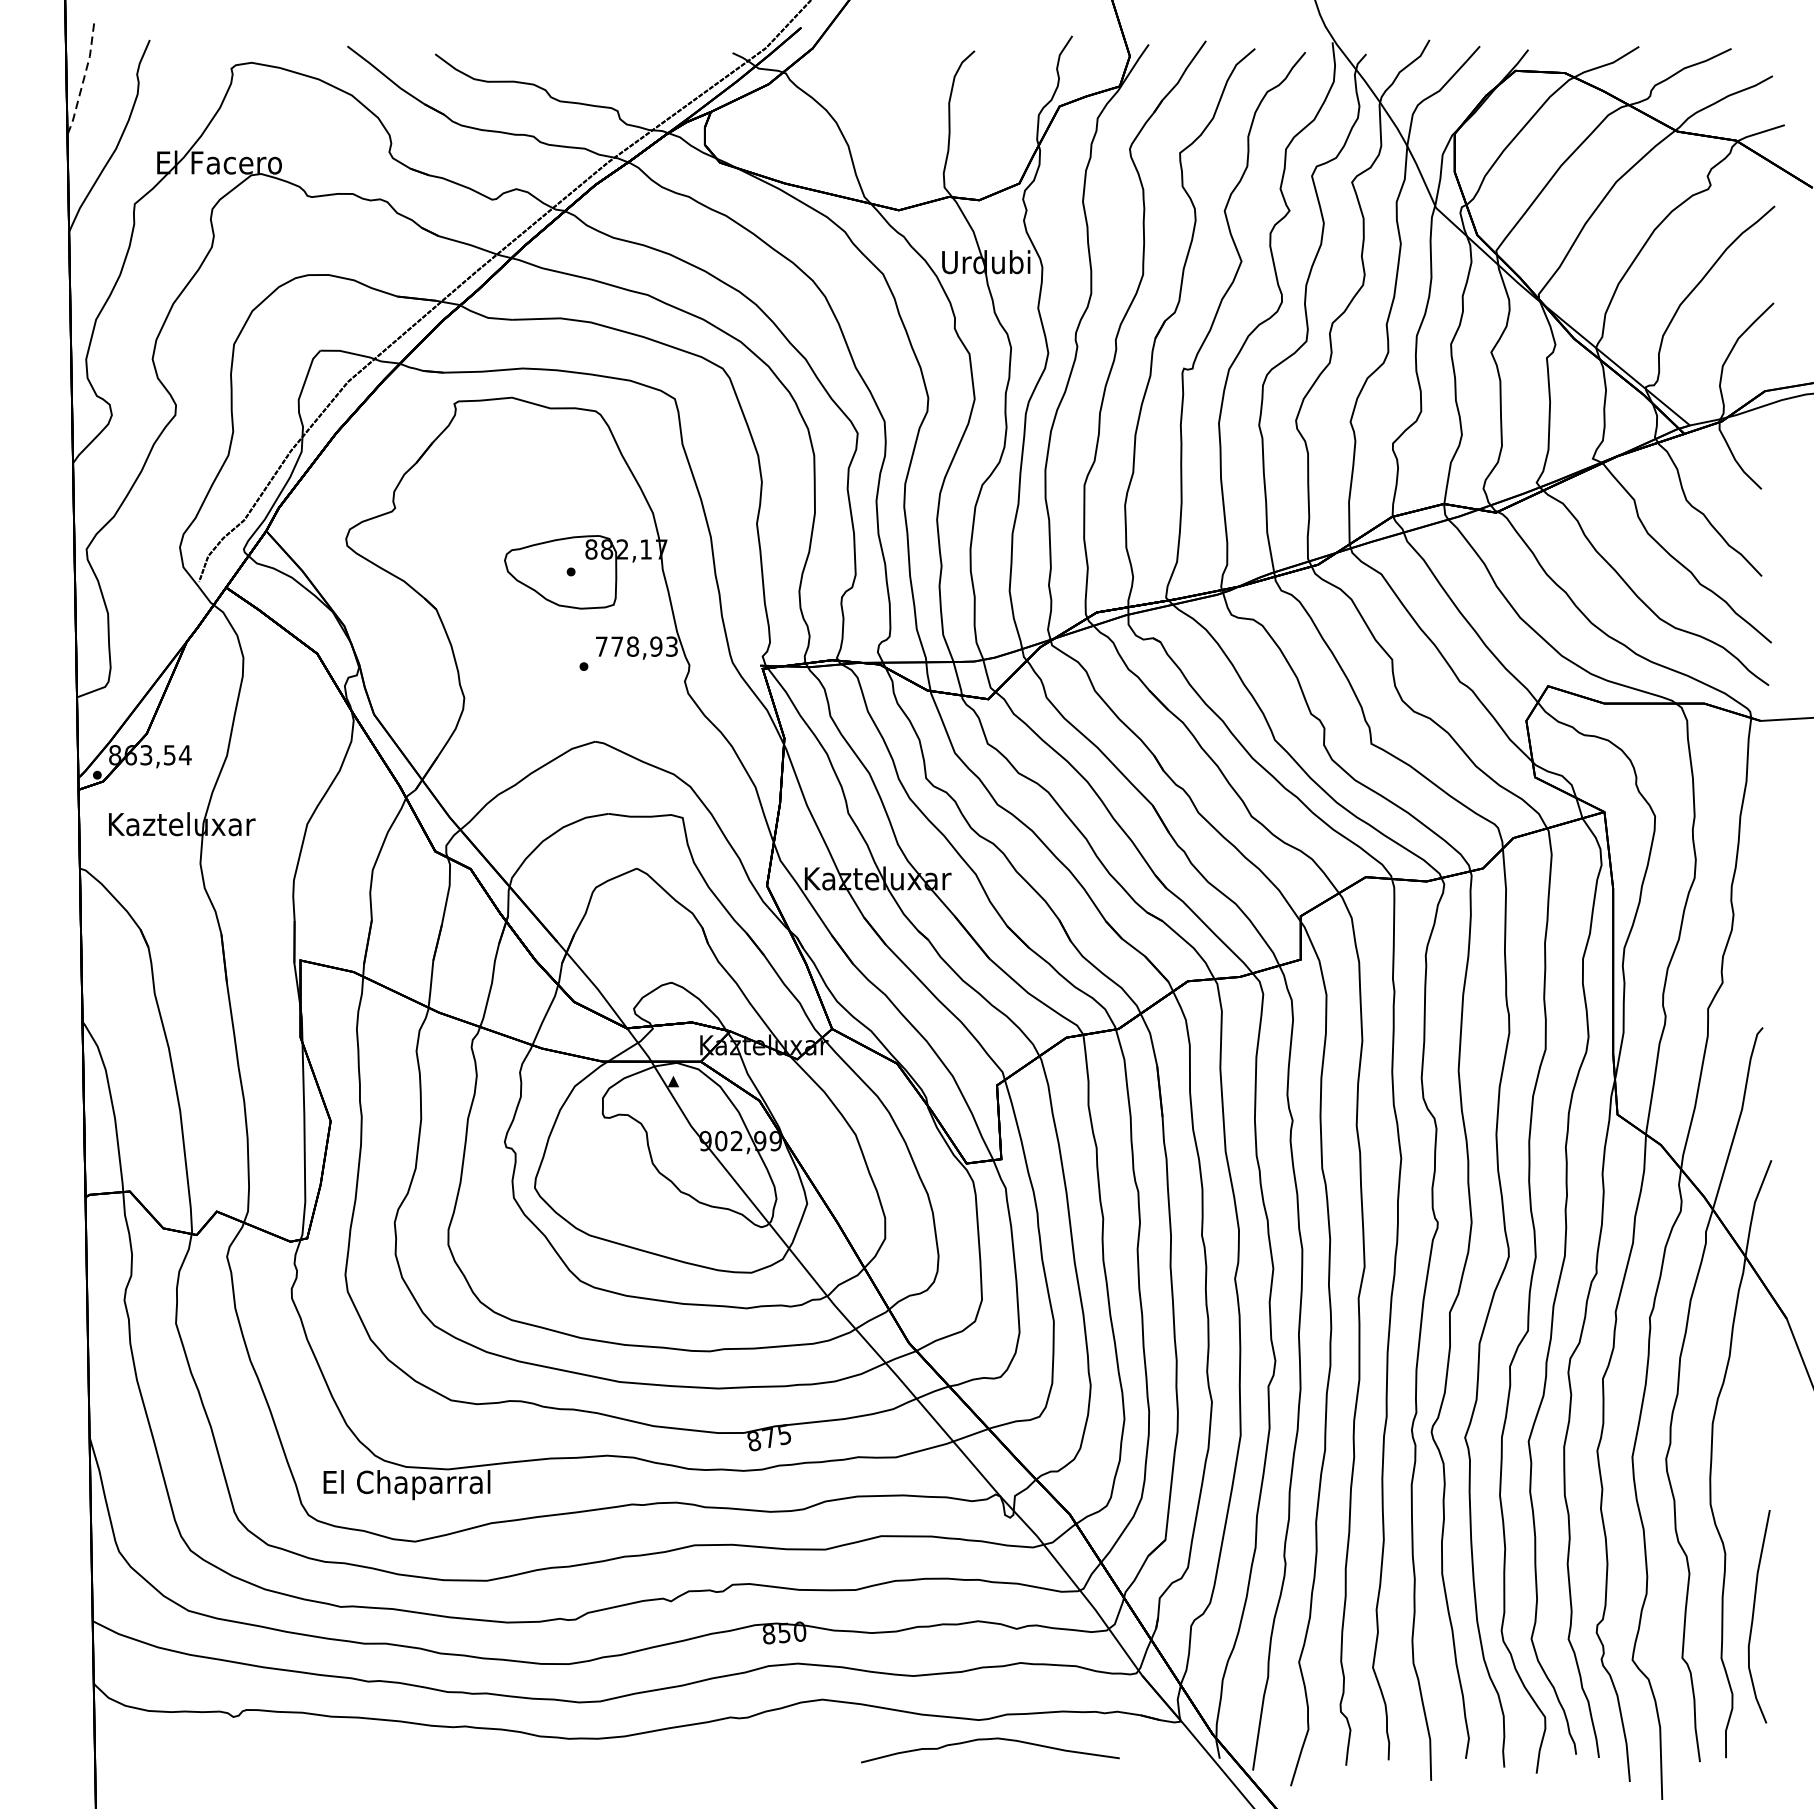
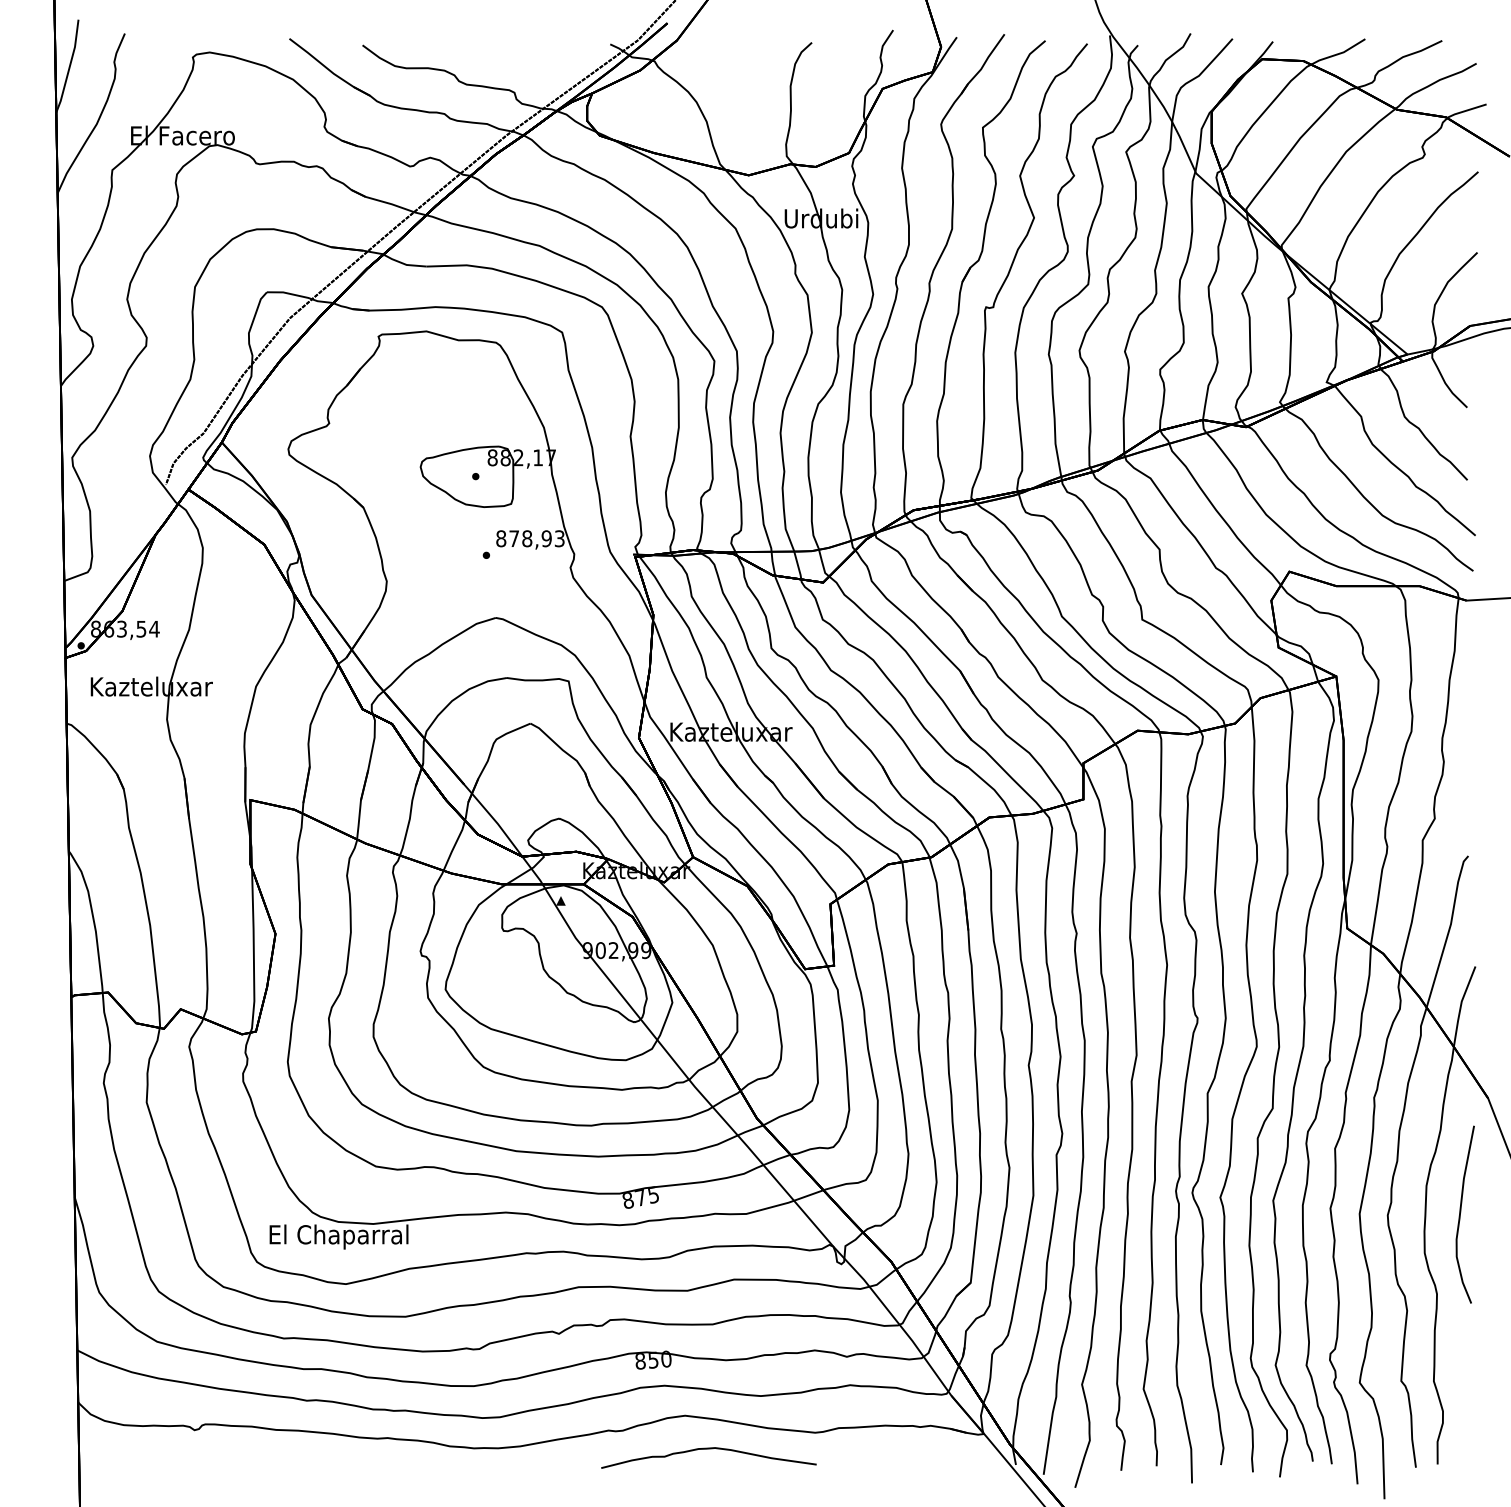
line: (83, 80) -> (69, 67), dashed -> solid
text: (602, 646) -> (501, 538), 778,93 -> 878,93
curve: (1754, 1614) -> (1461, 1212), moved
curve: (989, 1740) -> (708, 1449), moved

